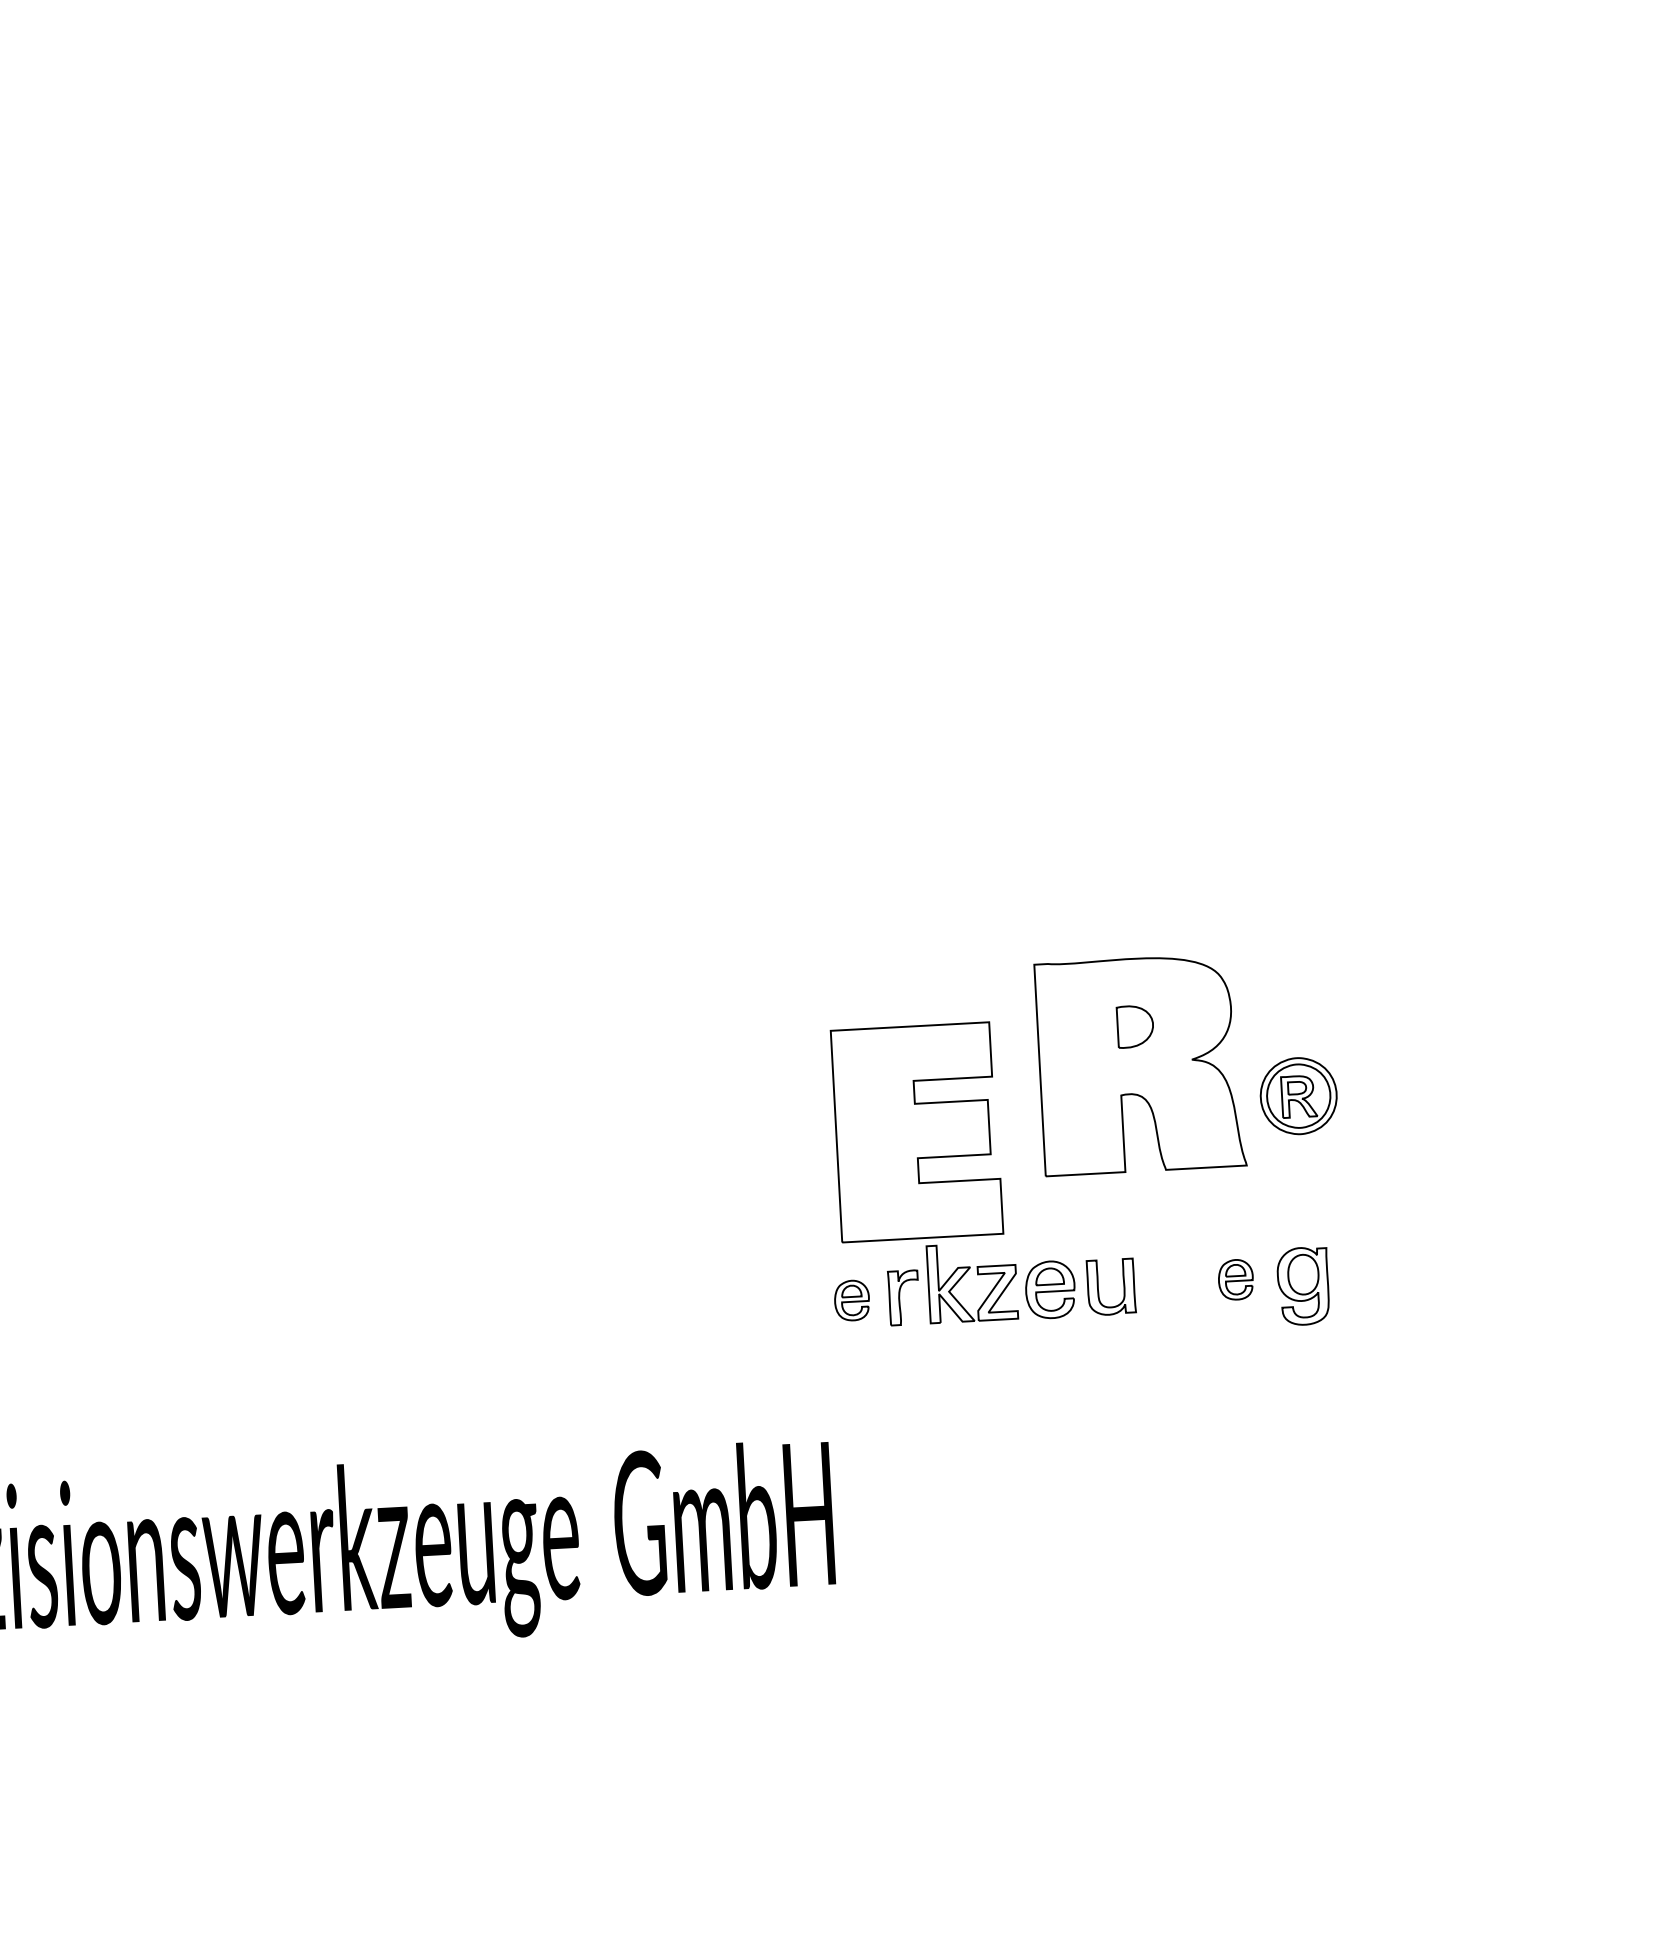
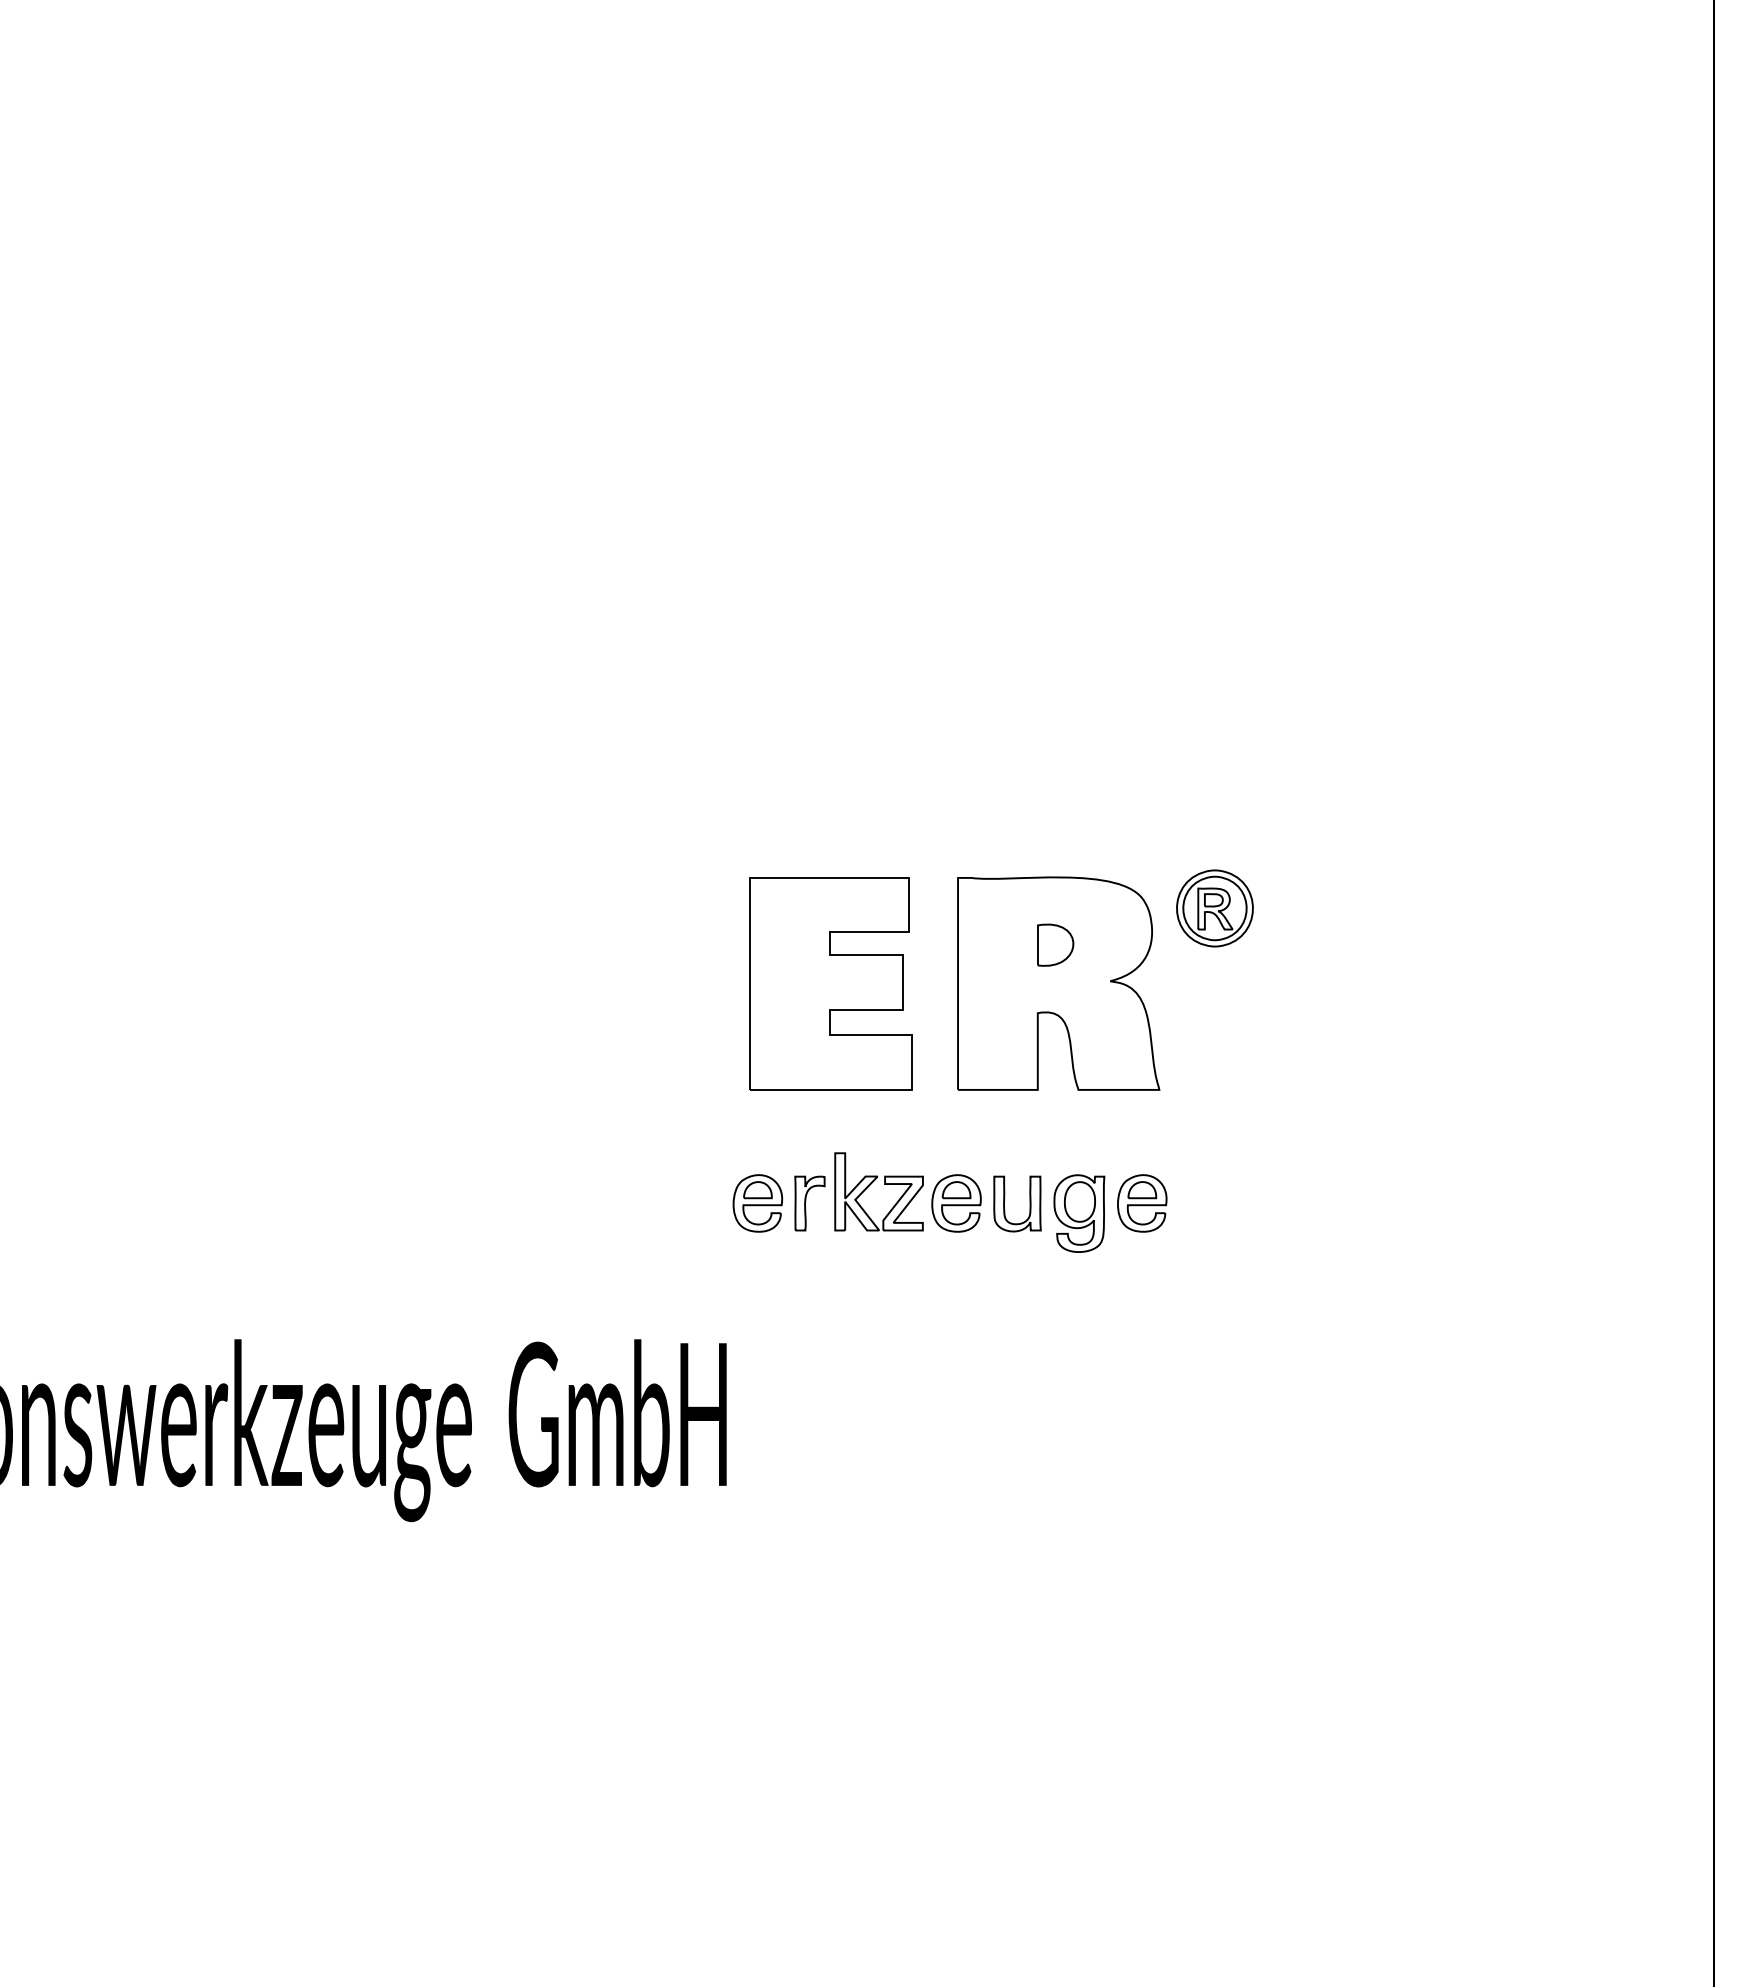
part: (1298, 1096) -> (1214, 908), moved
part: (916, 1131) -> (830, 983), moved
part: (1236, 1279) -> (1142, 1203), size x1.43
part: (1303, 1286) -> (1079, 1213), moved
part: (851, 1300) -> (757, 1203), size x1.43

